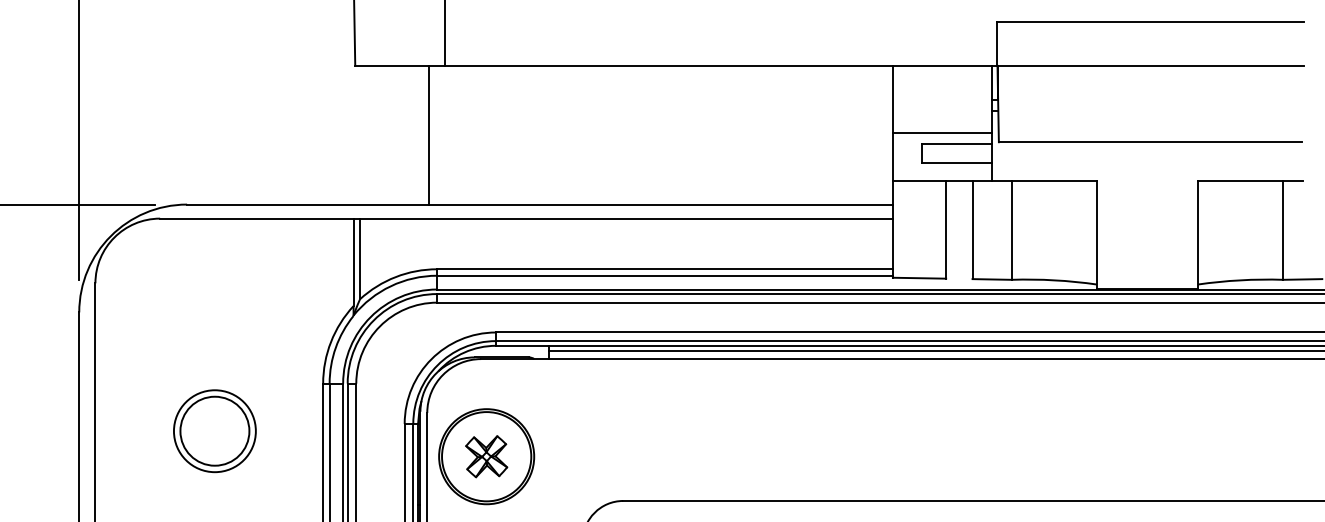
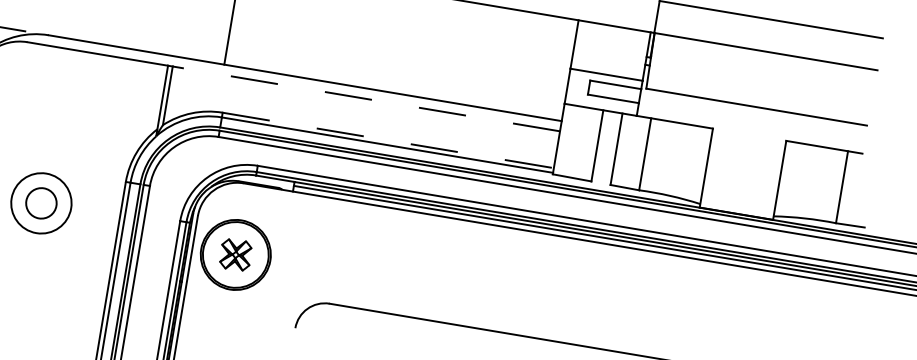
line: (625, 218) -> (365, 98), solid -> dashed
line: (665, 269) -> (388, 140), solid -> dashed
circle: (214, 430) -> (41, 202), size x0.6

